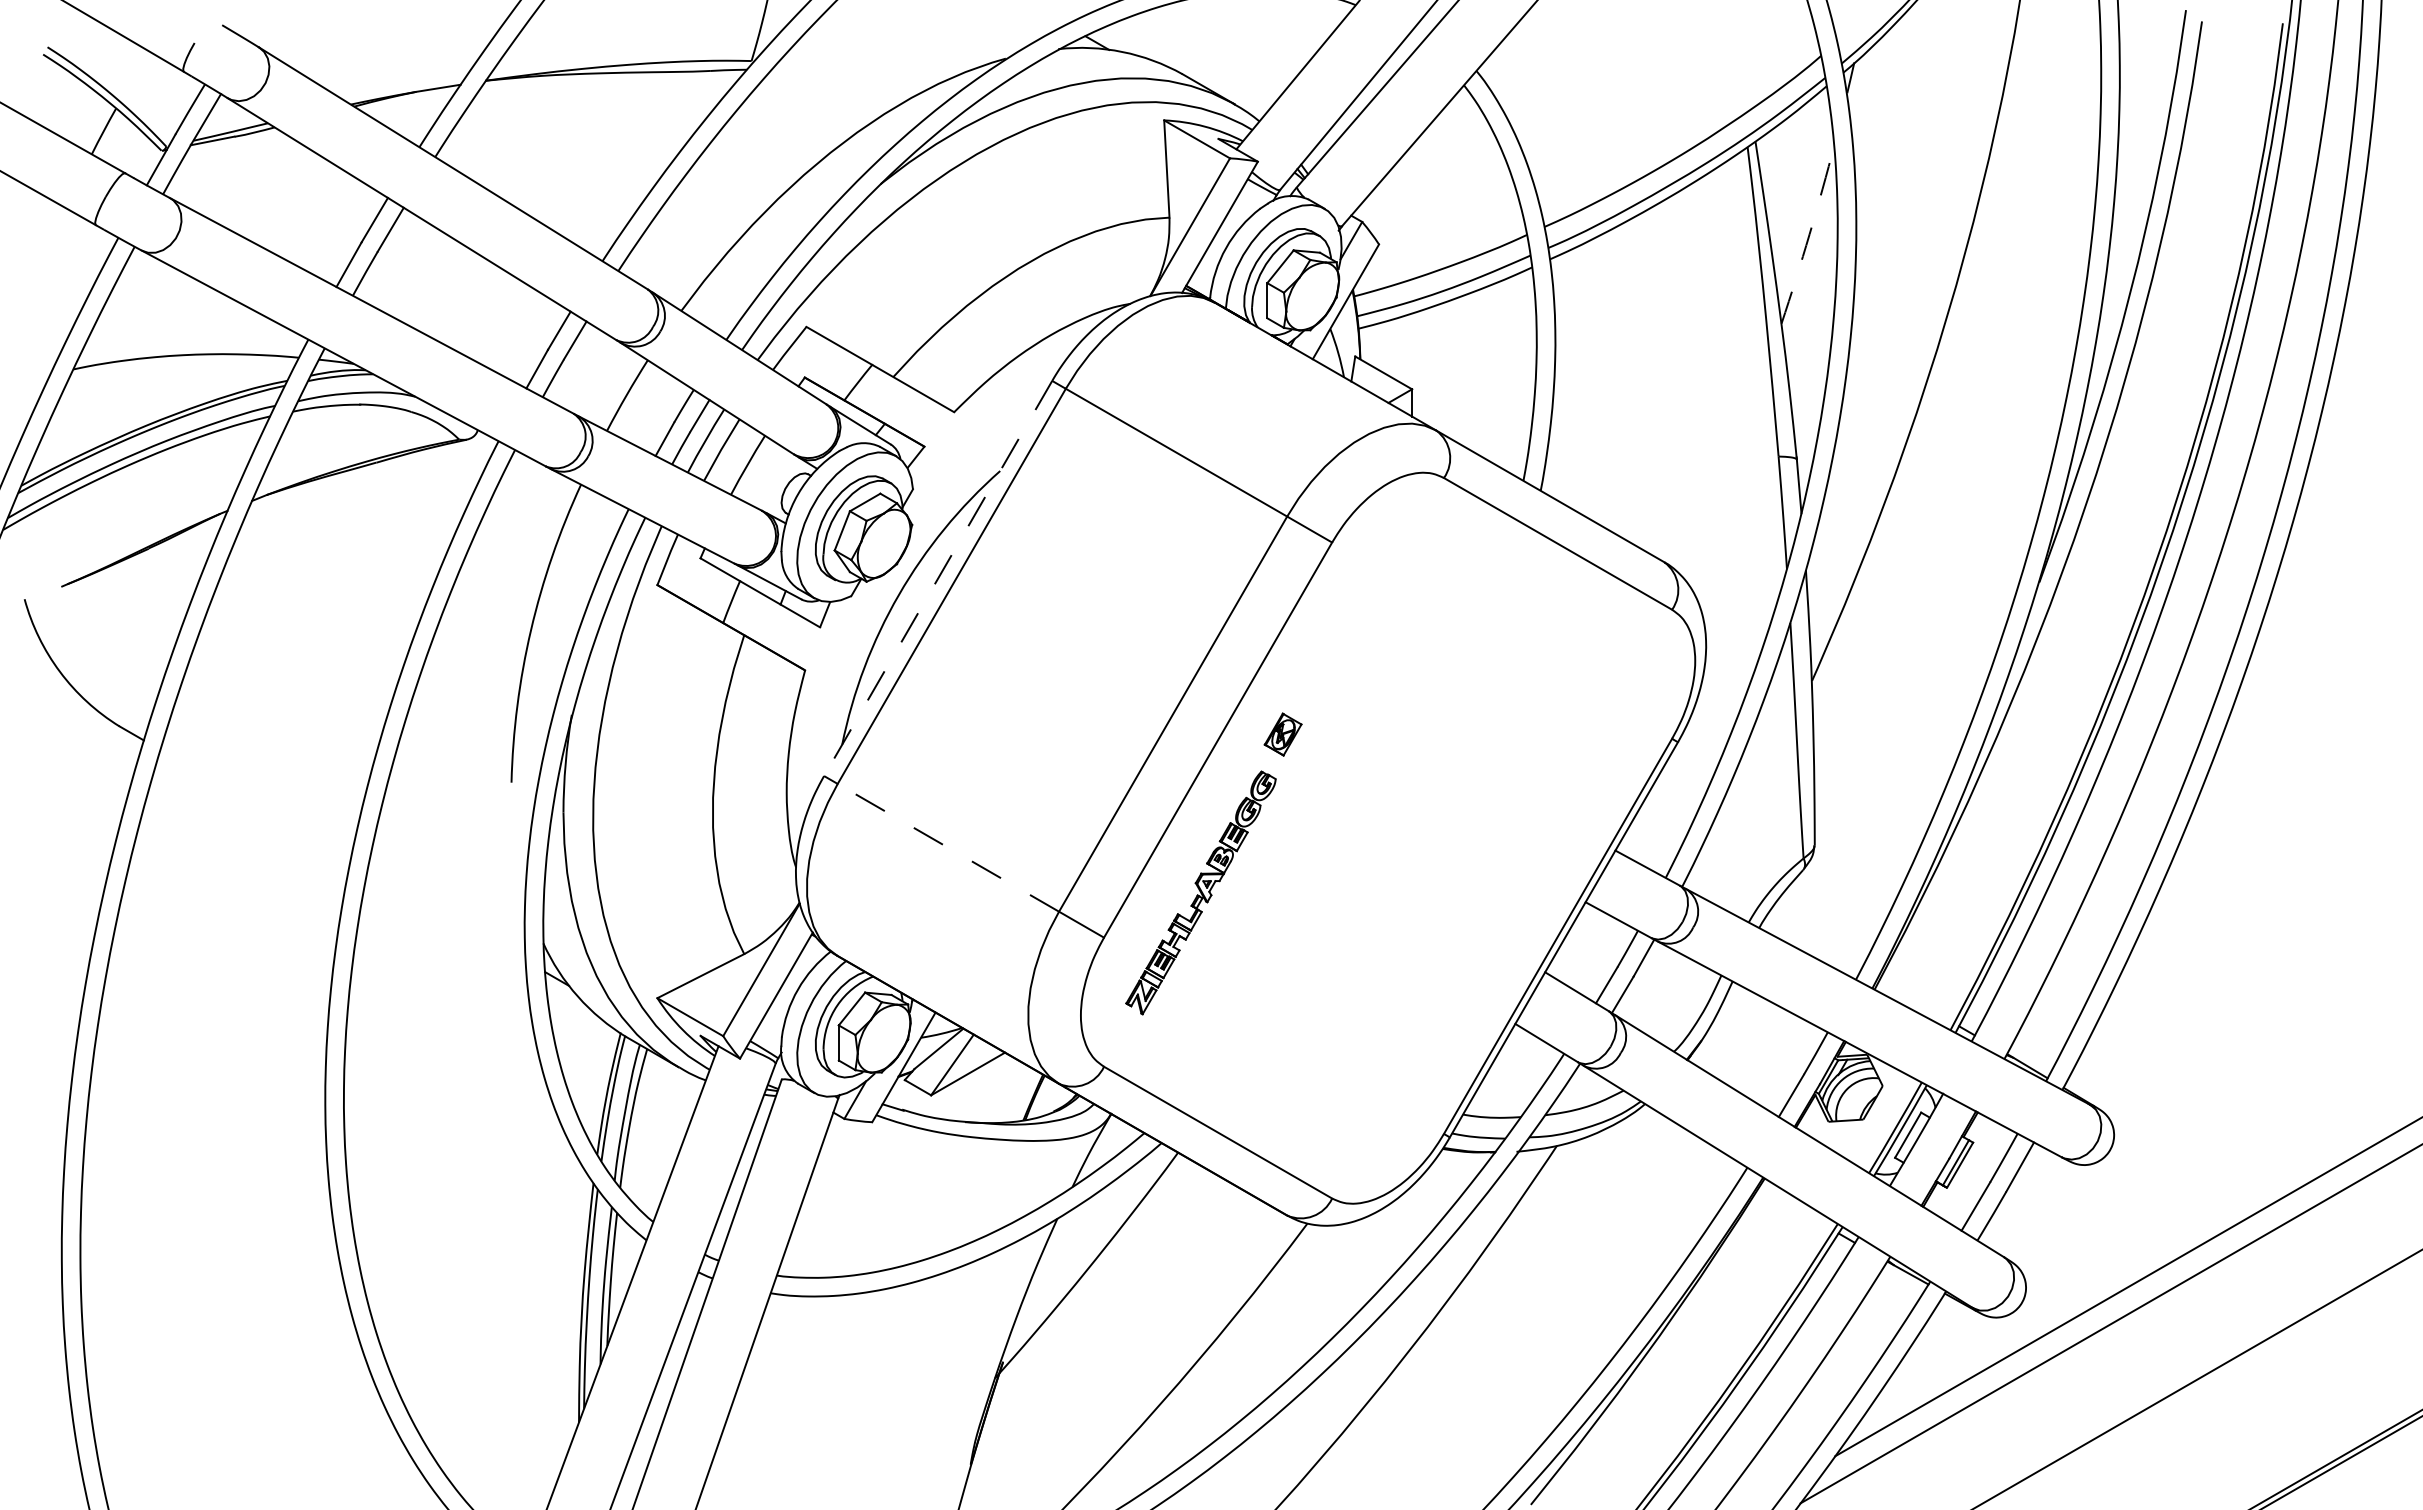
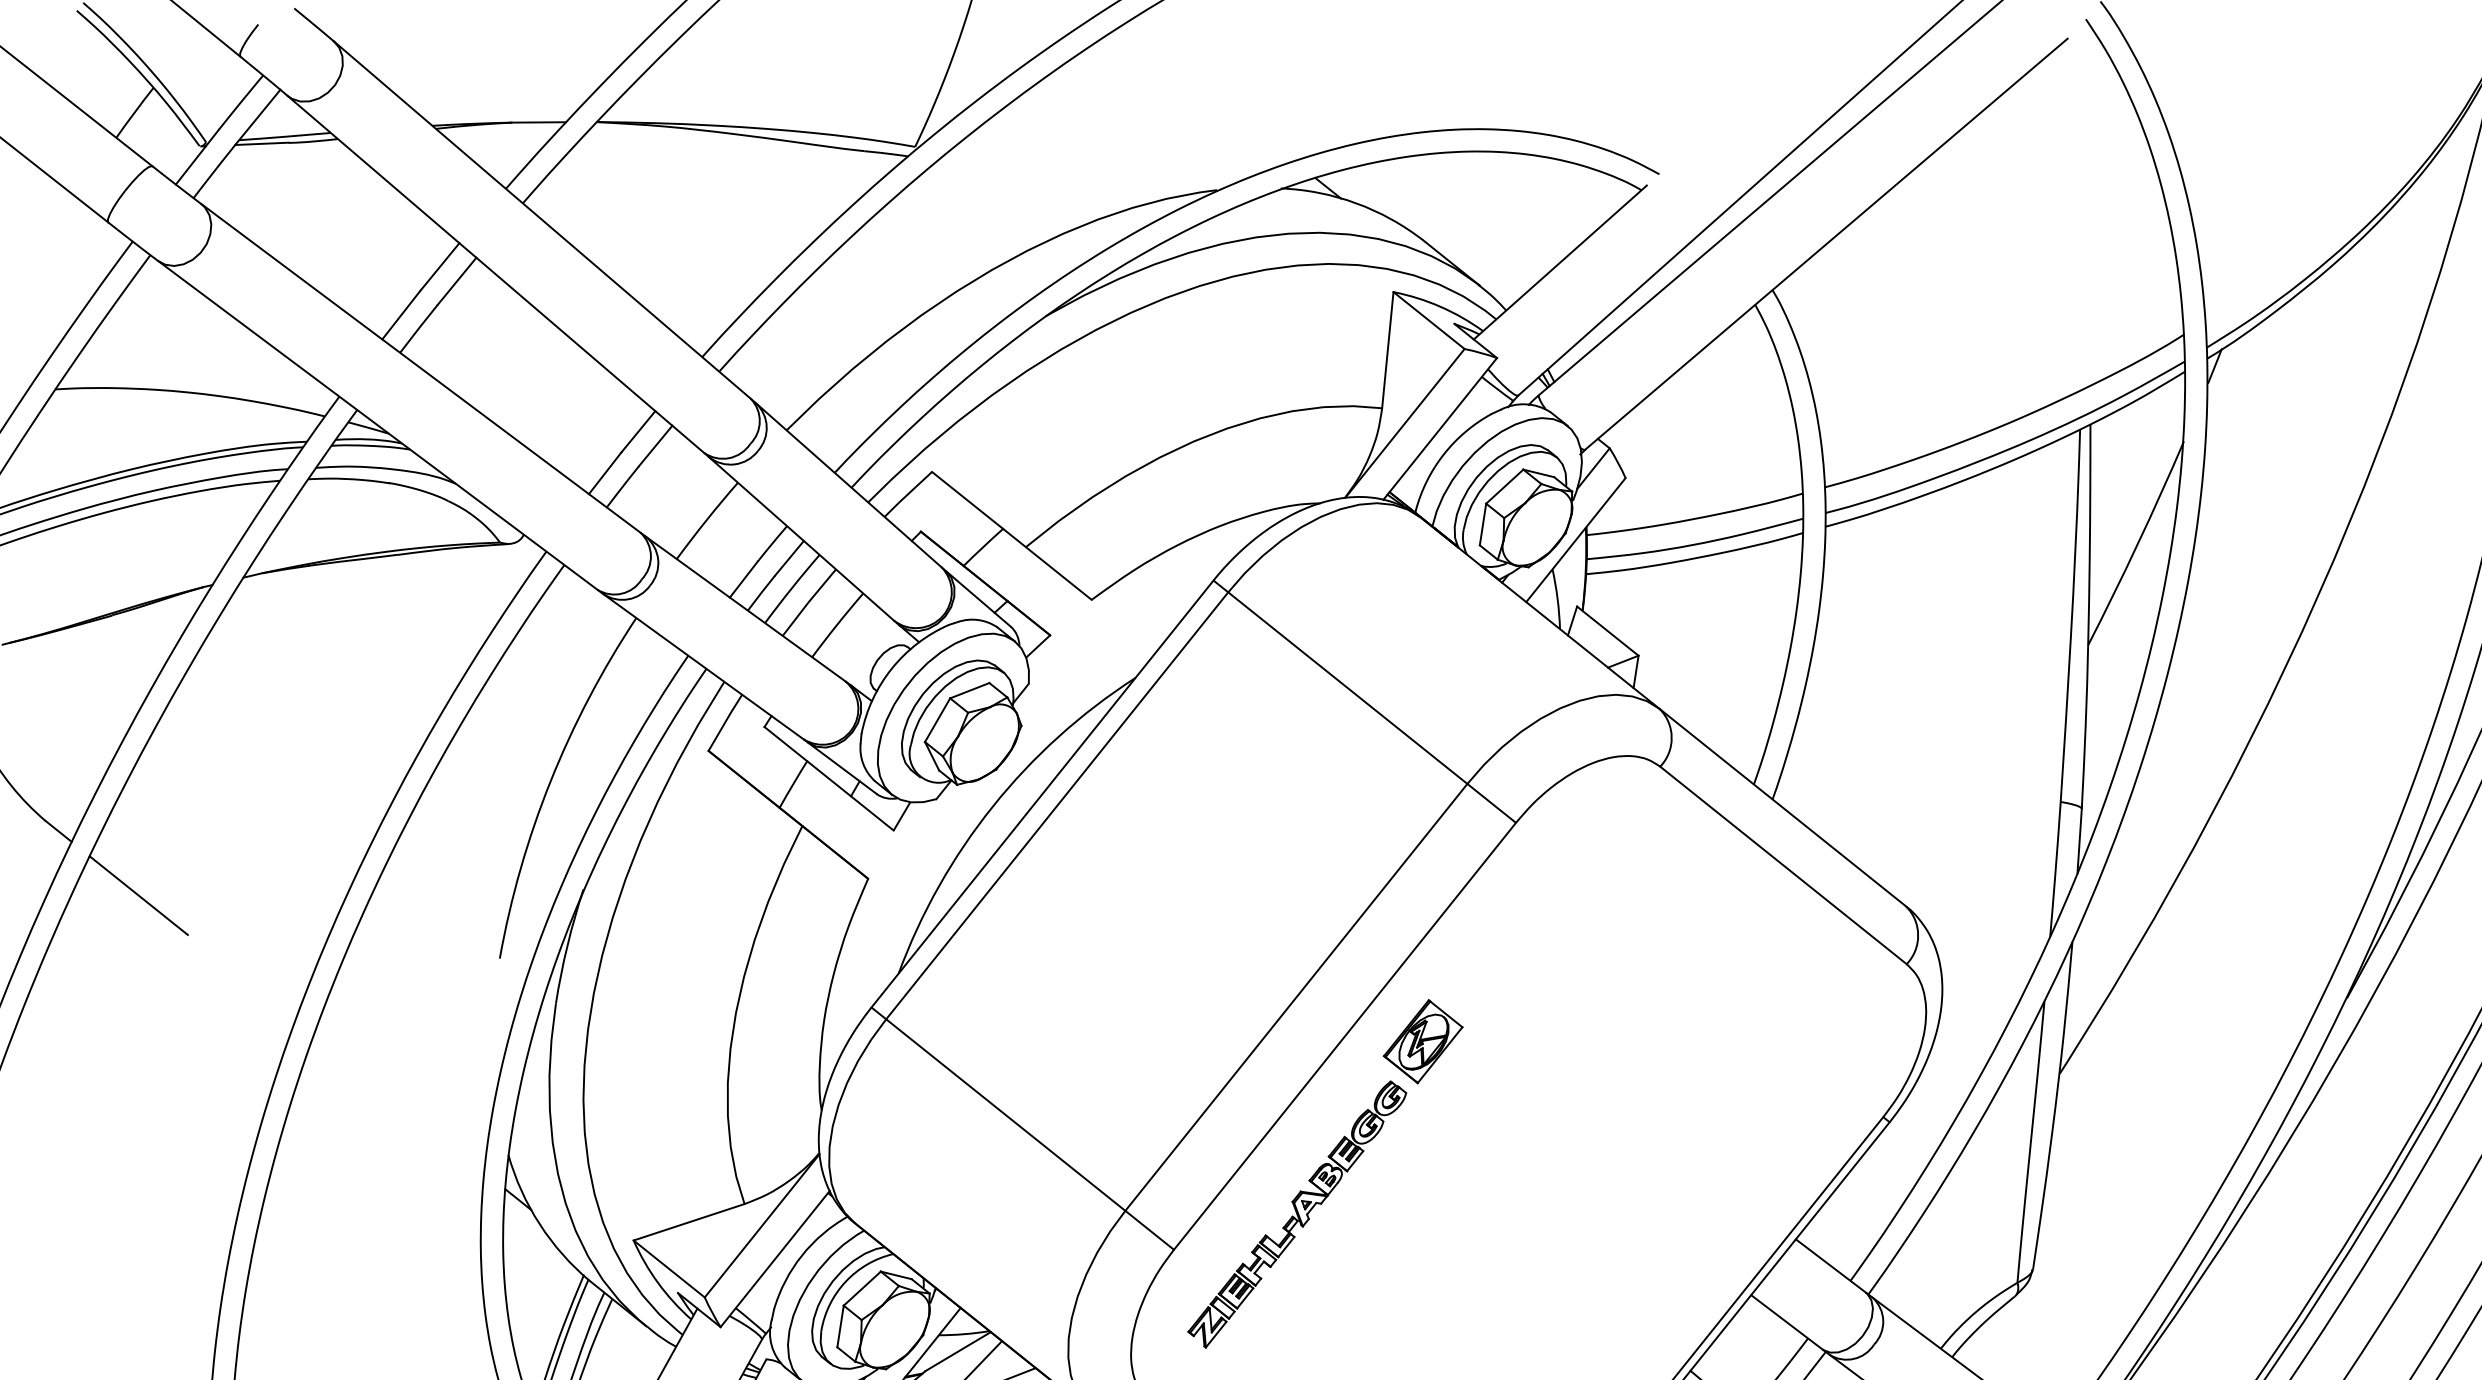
arc: (1809, 234) -> (2137, 544), dashed -> solid
line: (937, 578) -> (1041, 793), dashed -> solid
part: (1282, 734) -> (1422, 1041), size x1.67
line: (205, 776) -> (138, 895), added
line: (948, 847) -> (1005, 1114), dashed -> solid

